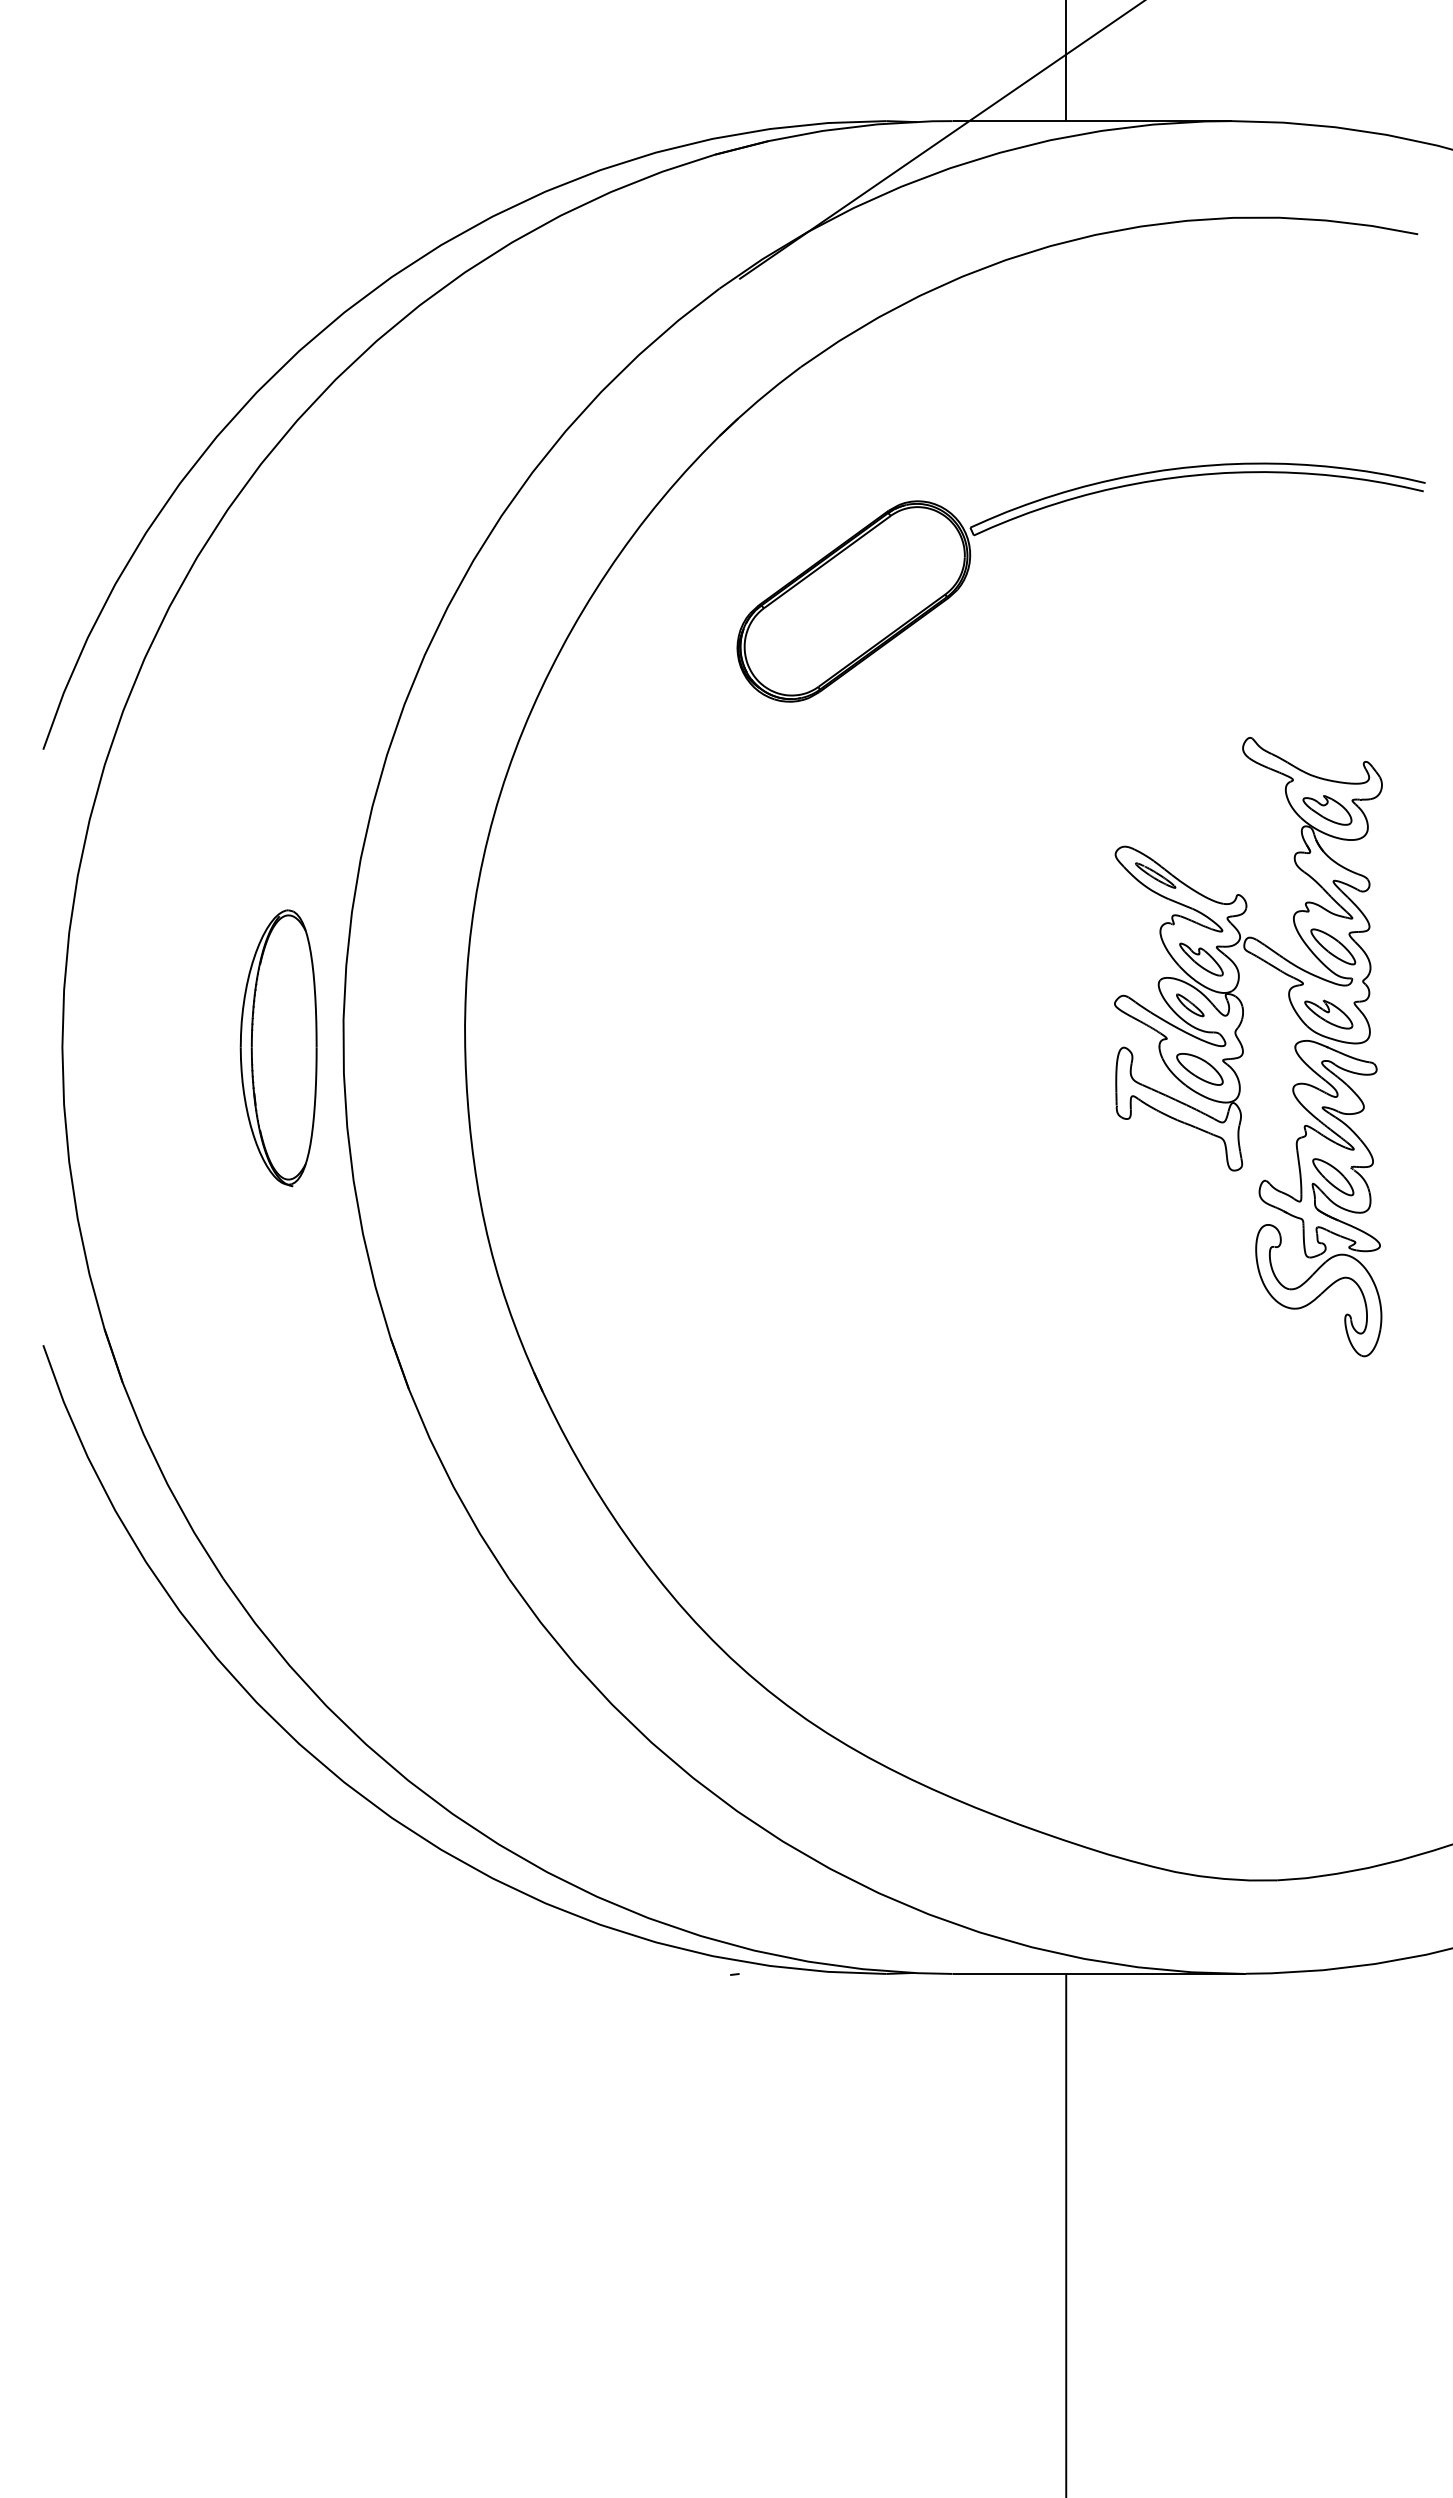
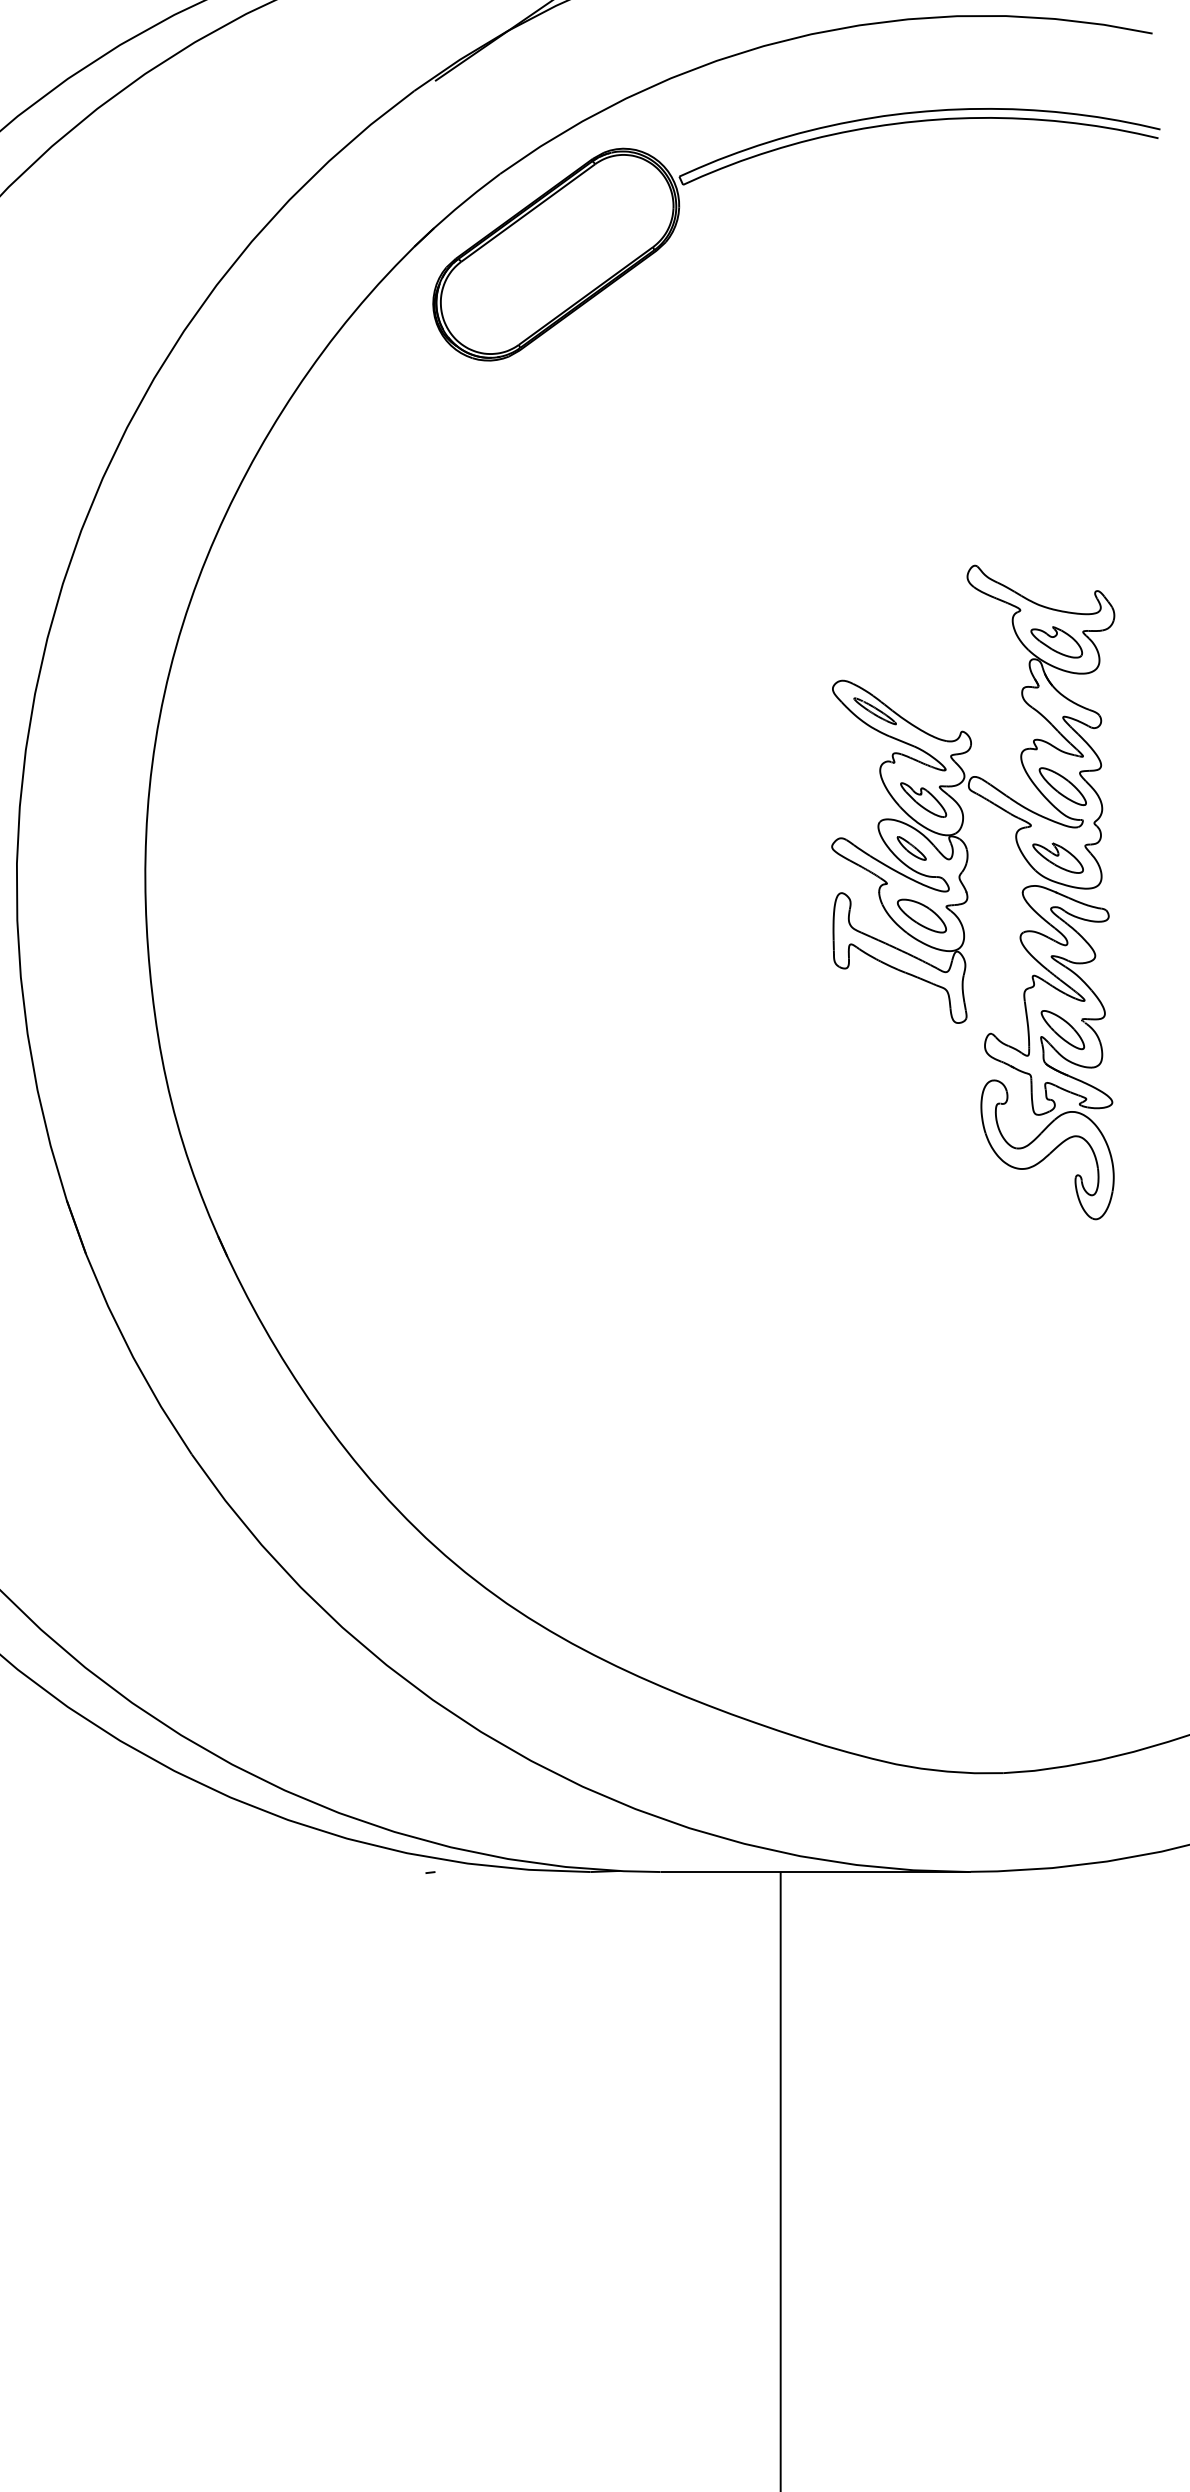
part: (1061, 503) -> (775, 151), moved

